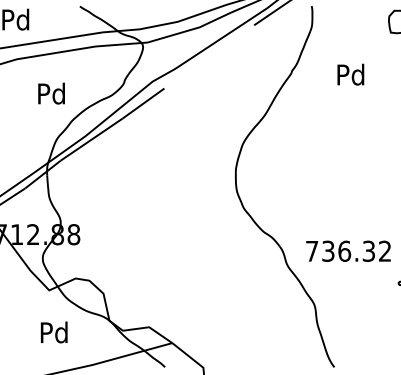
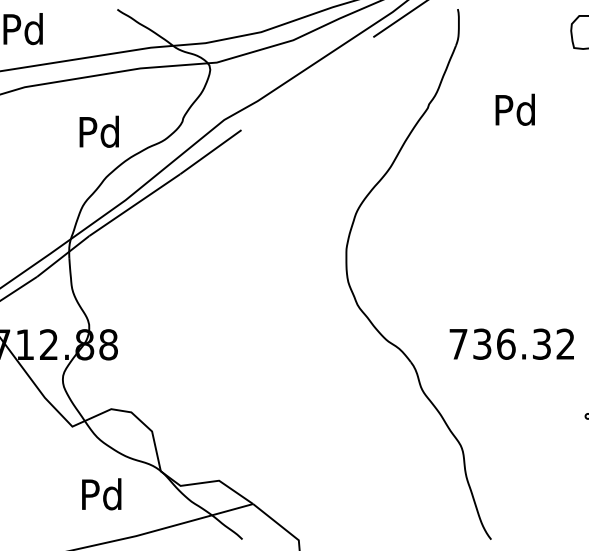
text: (51, 93) -> (99, 131), moved
text: (348, 250) -> (511, 343), moved
text: (53, 332) -> (100, 494), moved

